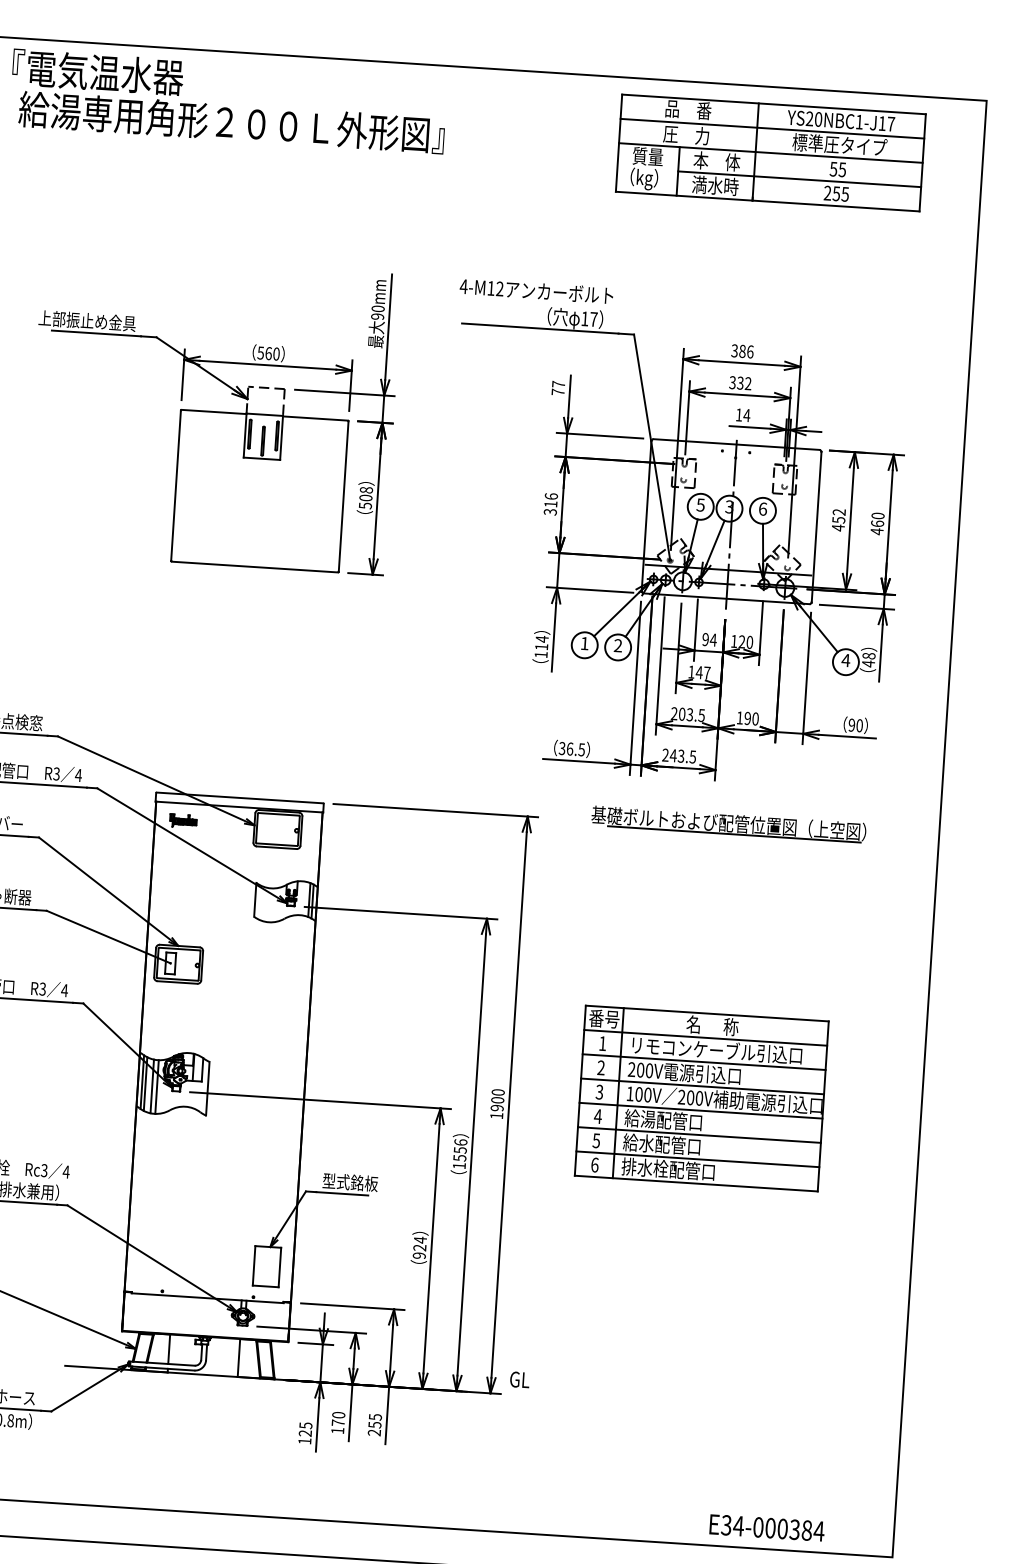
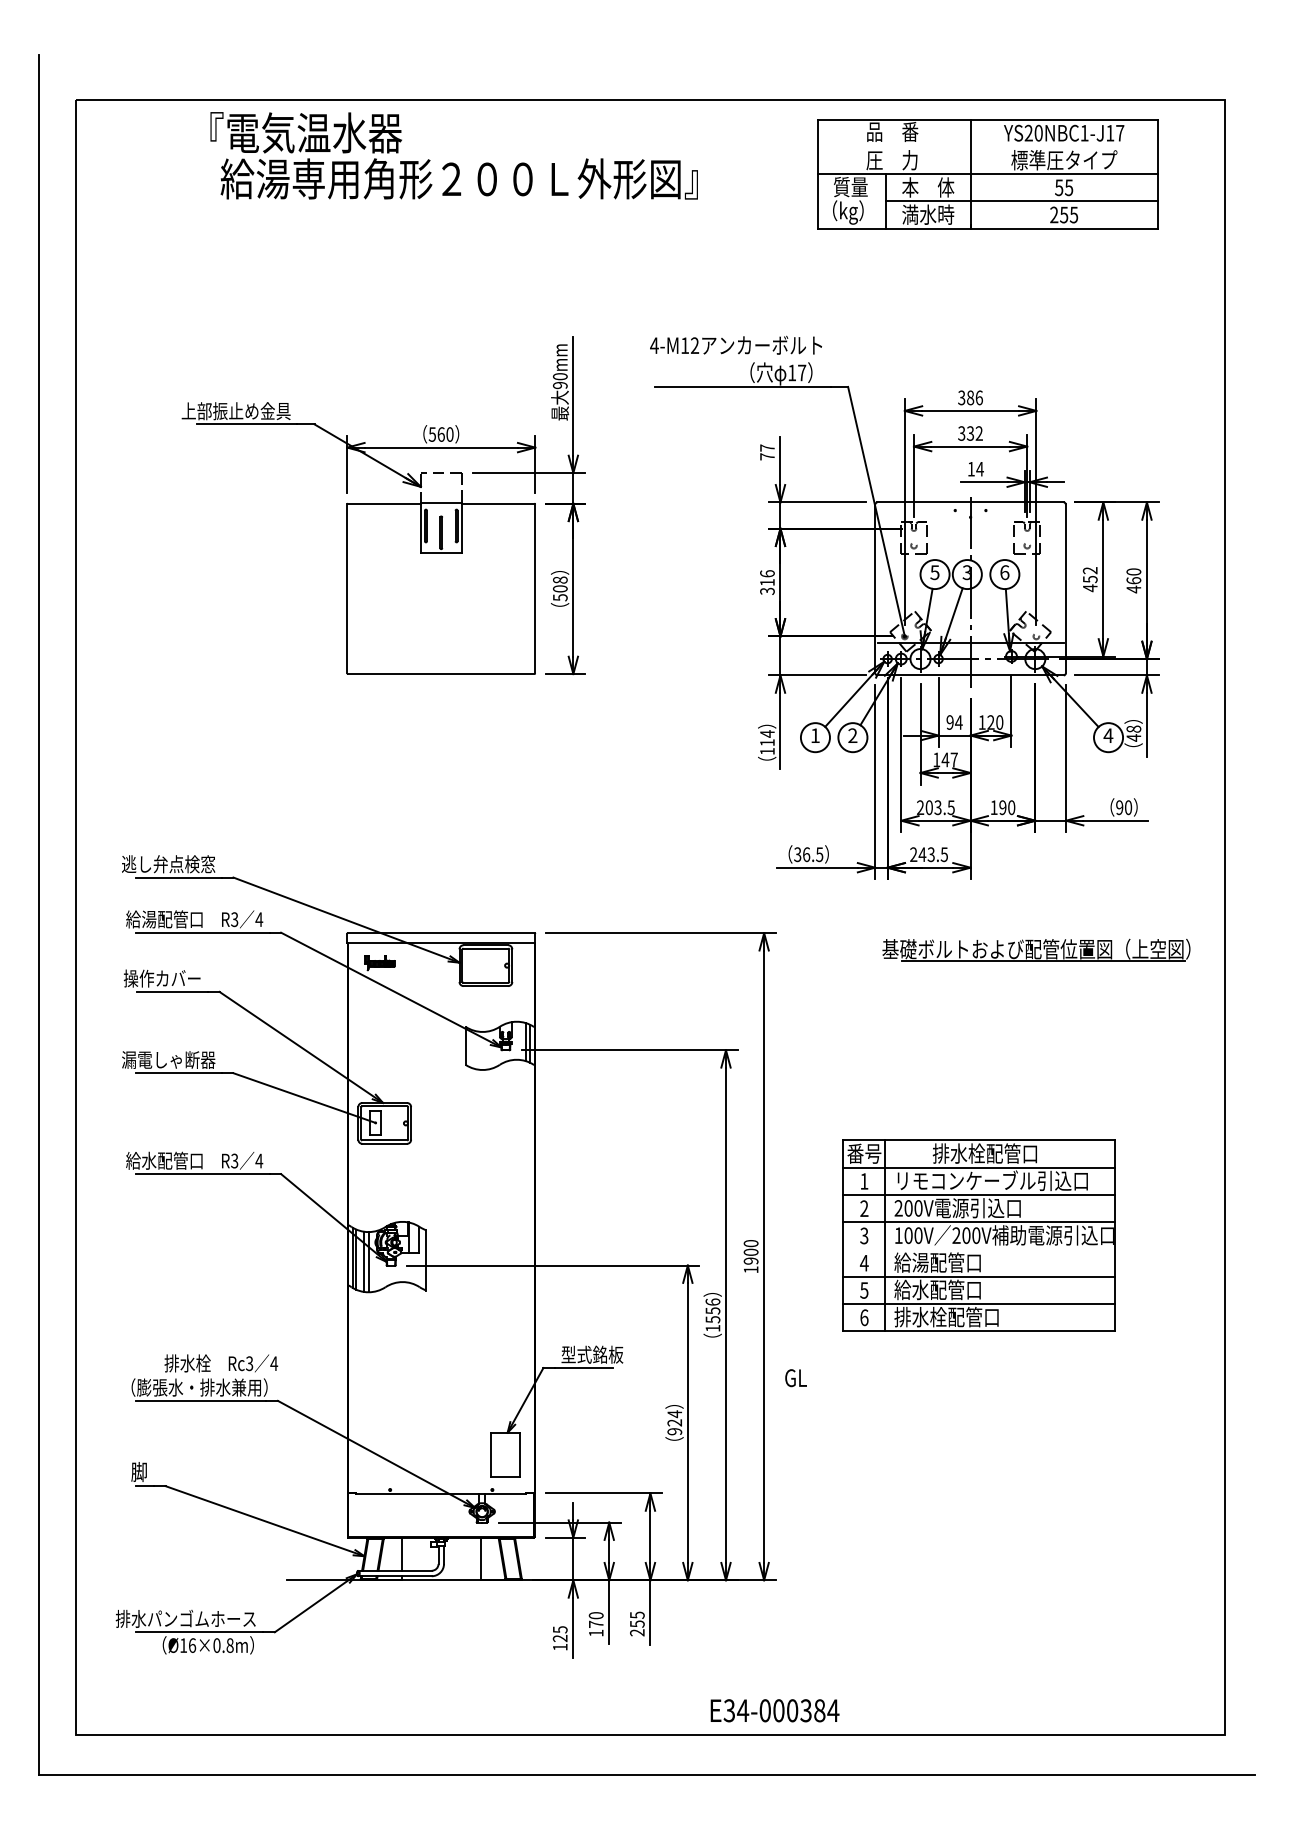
text: (227, 101) -> (453, 155), moved
line: (772, 128) -> (987, 146), removed
part: (728, 823) -> (1036, 949), moved
text: (711, 1025) -> (984, 1153), 名      称 -> 排水栓配管口
line: (700, 1110) -> (978, 1249), removed
text: (519, 1380) -> (795, 1378), moved
text: (766, 1527) -> (774, 1710), moved

